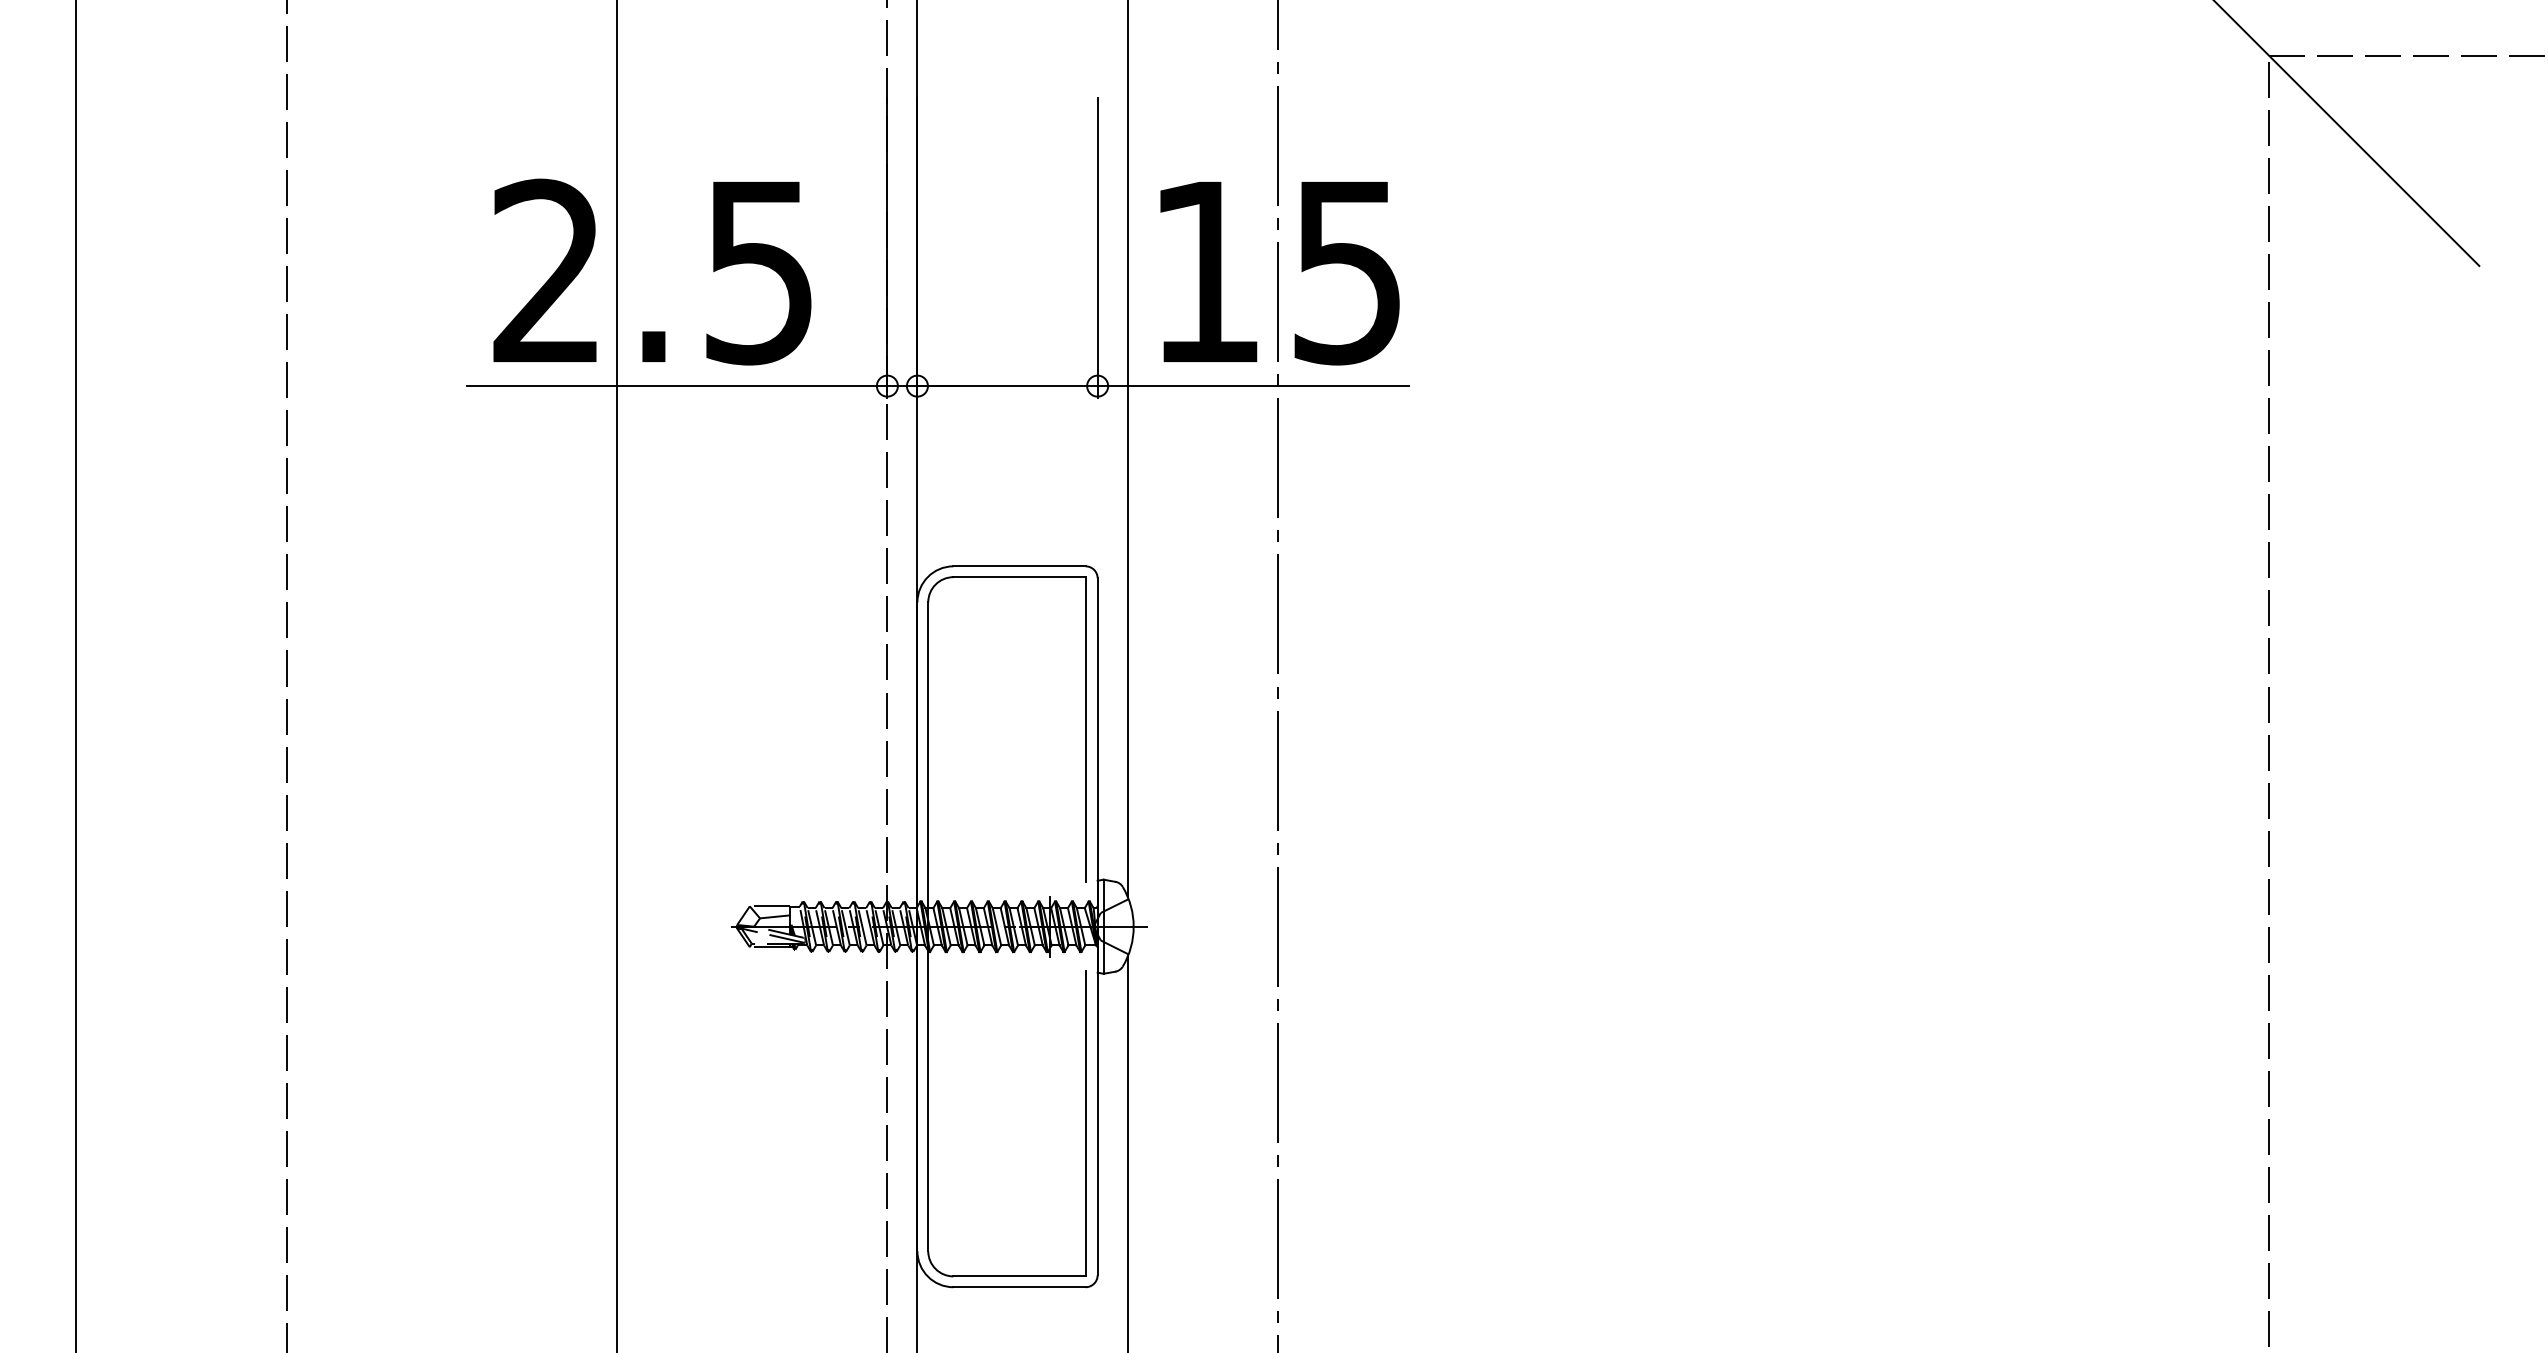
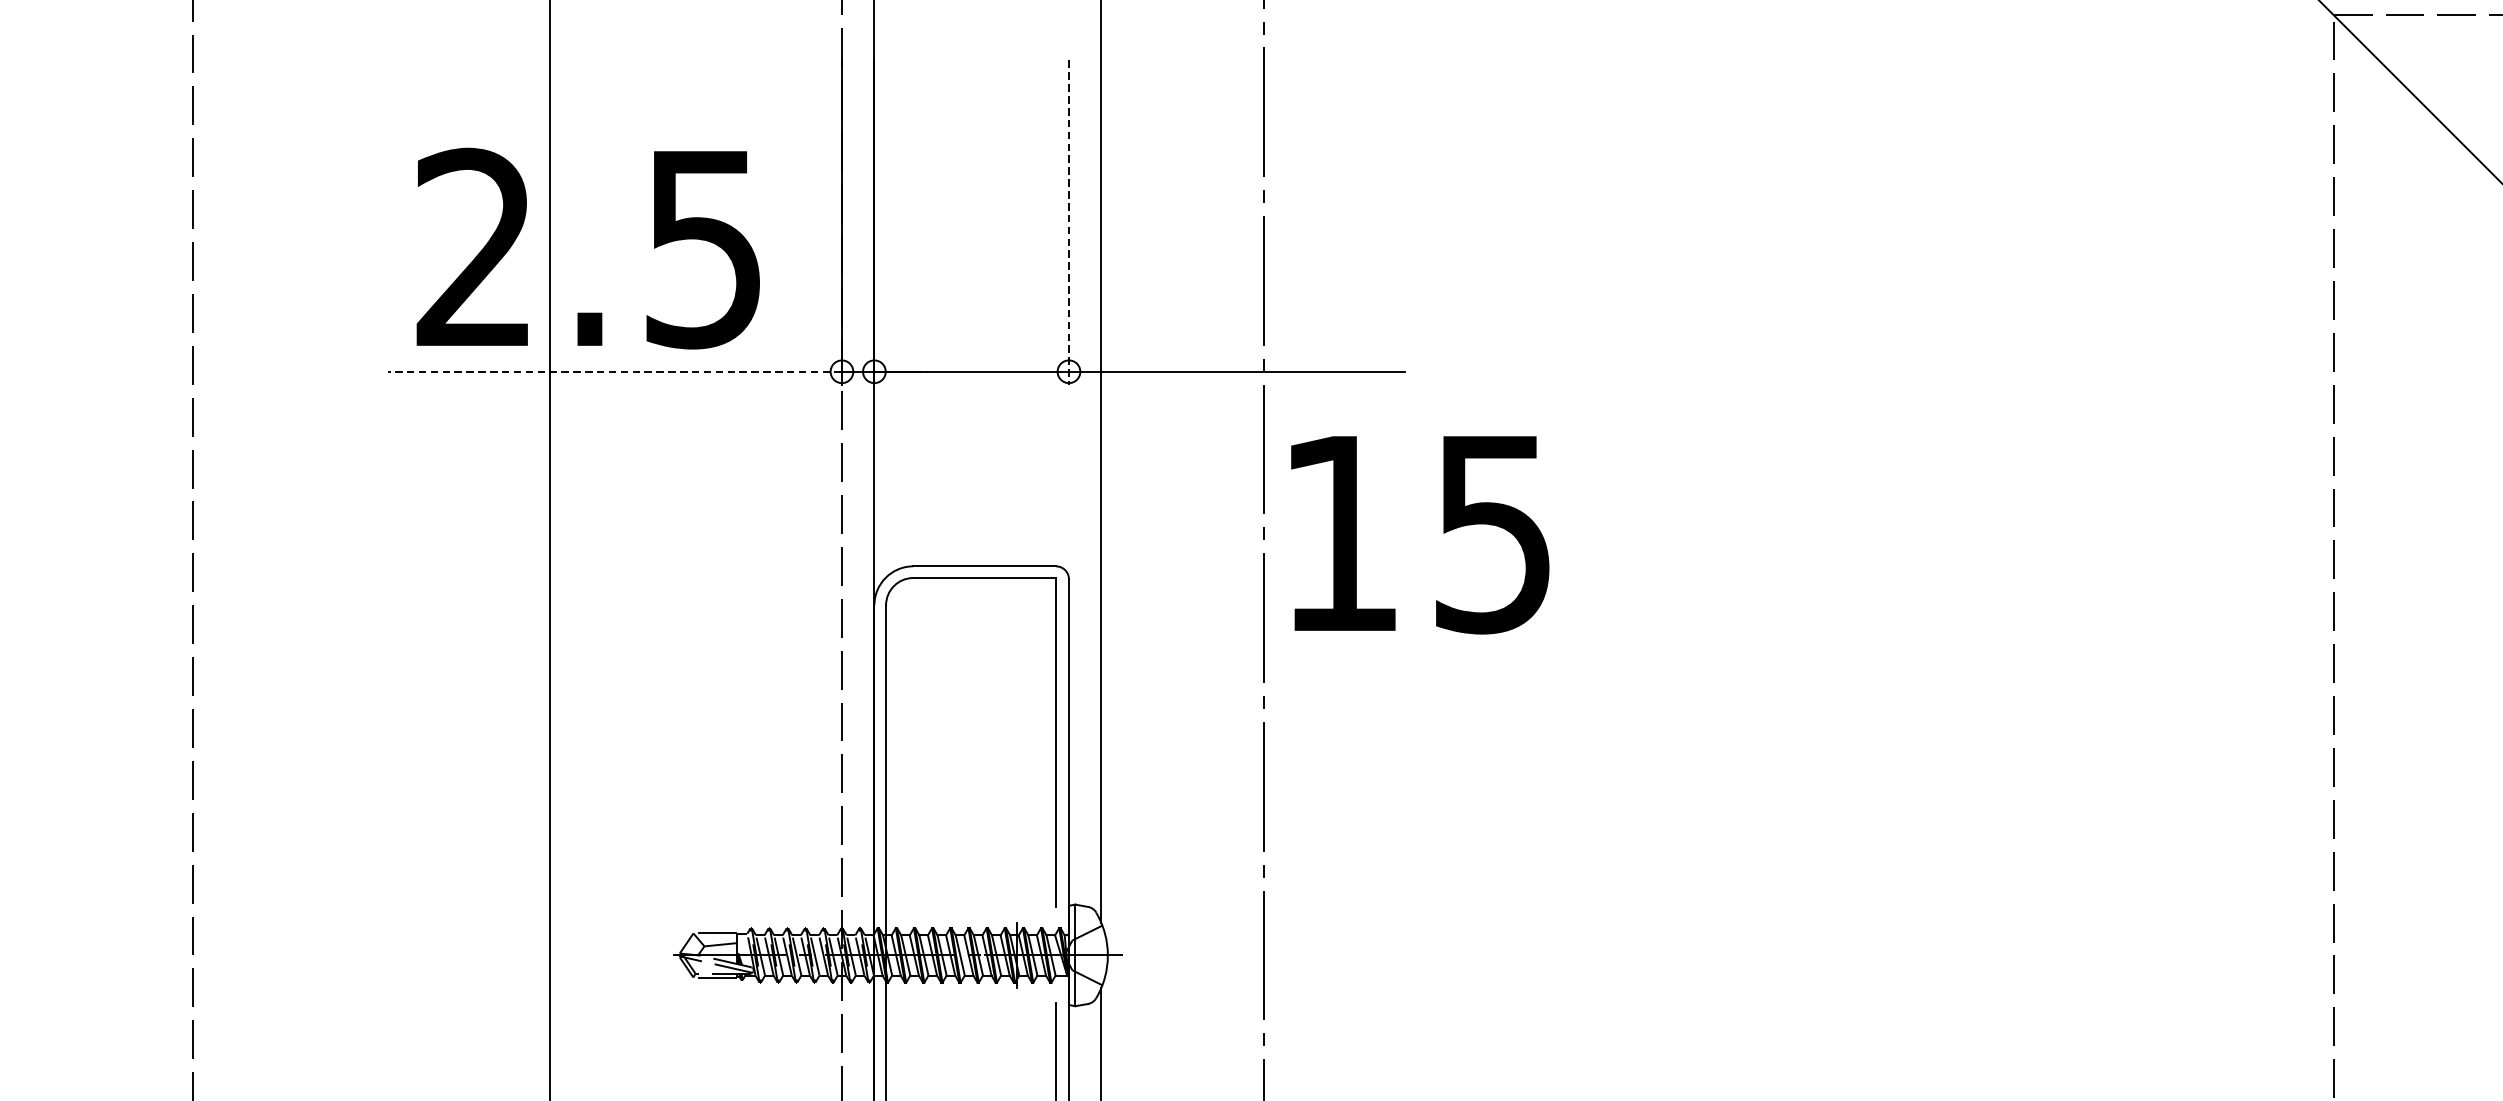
line: (1097, 248) -> (1068, 223), solid -> dashed
text: (1279, 273) -> (1419, 535), moved
line: (676, 386) -> (614, 372), solid -> dashed

